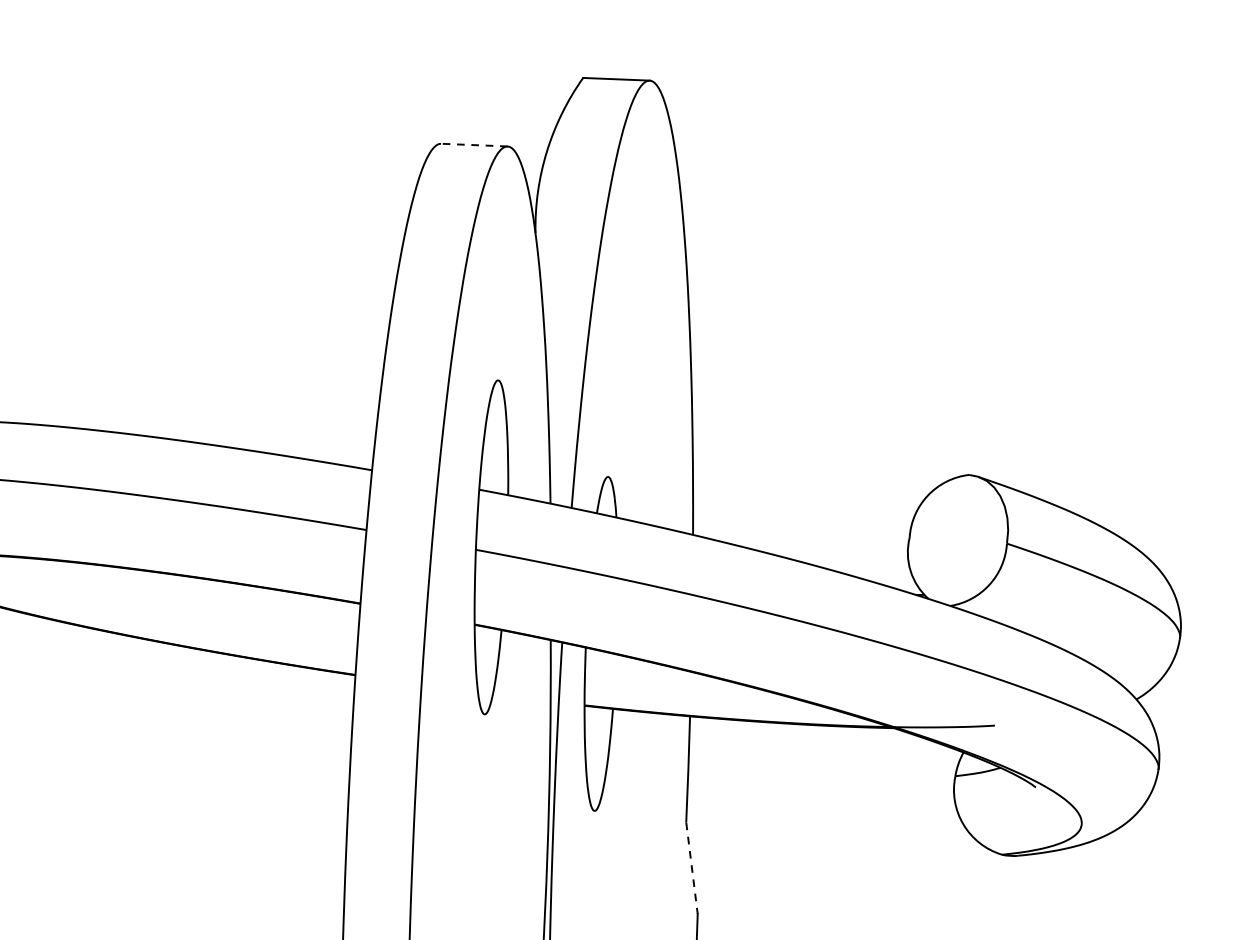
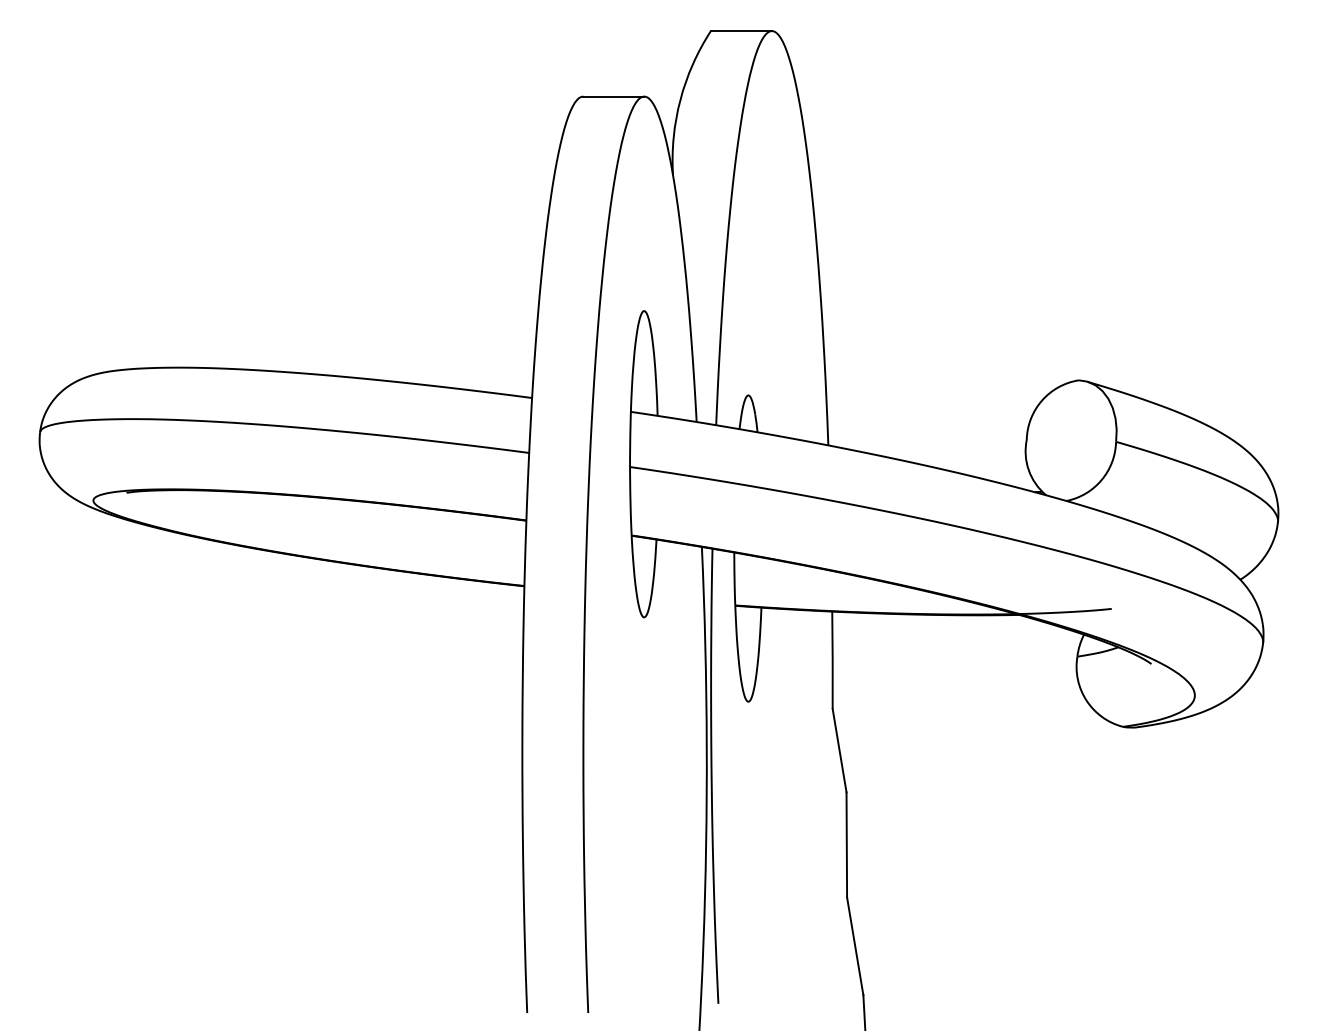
line: (474, 145) -> (613, 96), dashed -> solid
line: (691, 869) -> (839, 751), dashed -> solid

